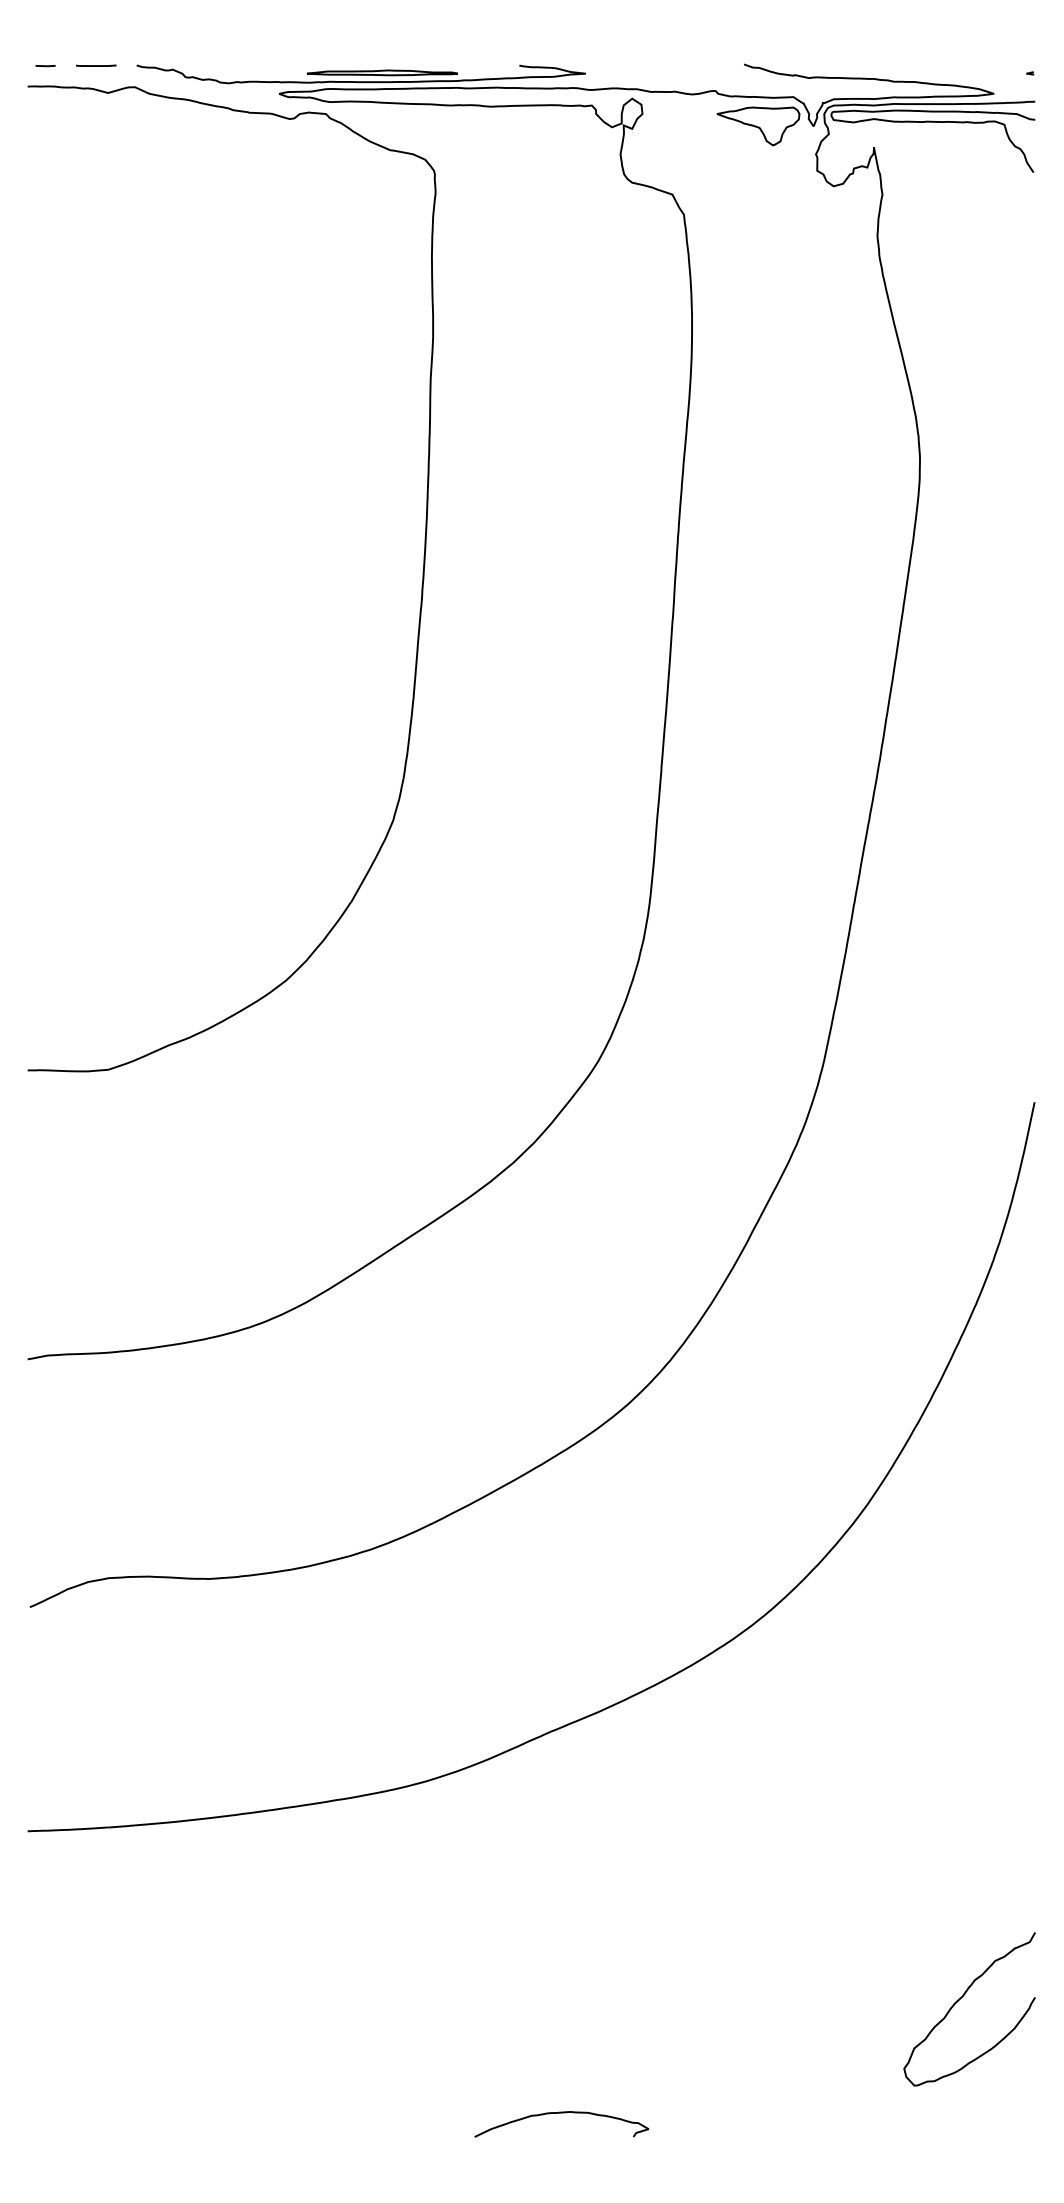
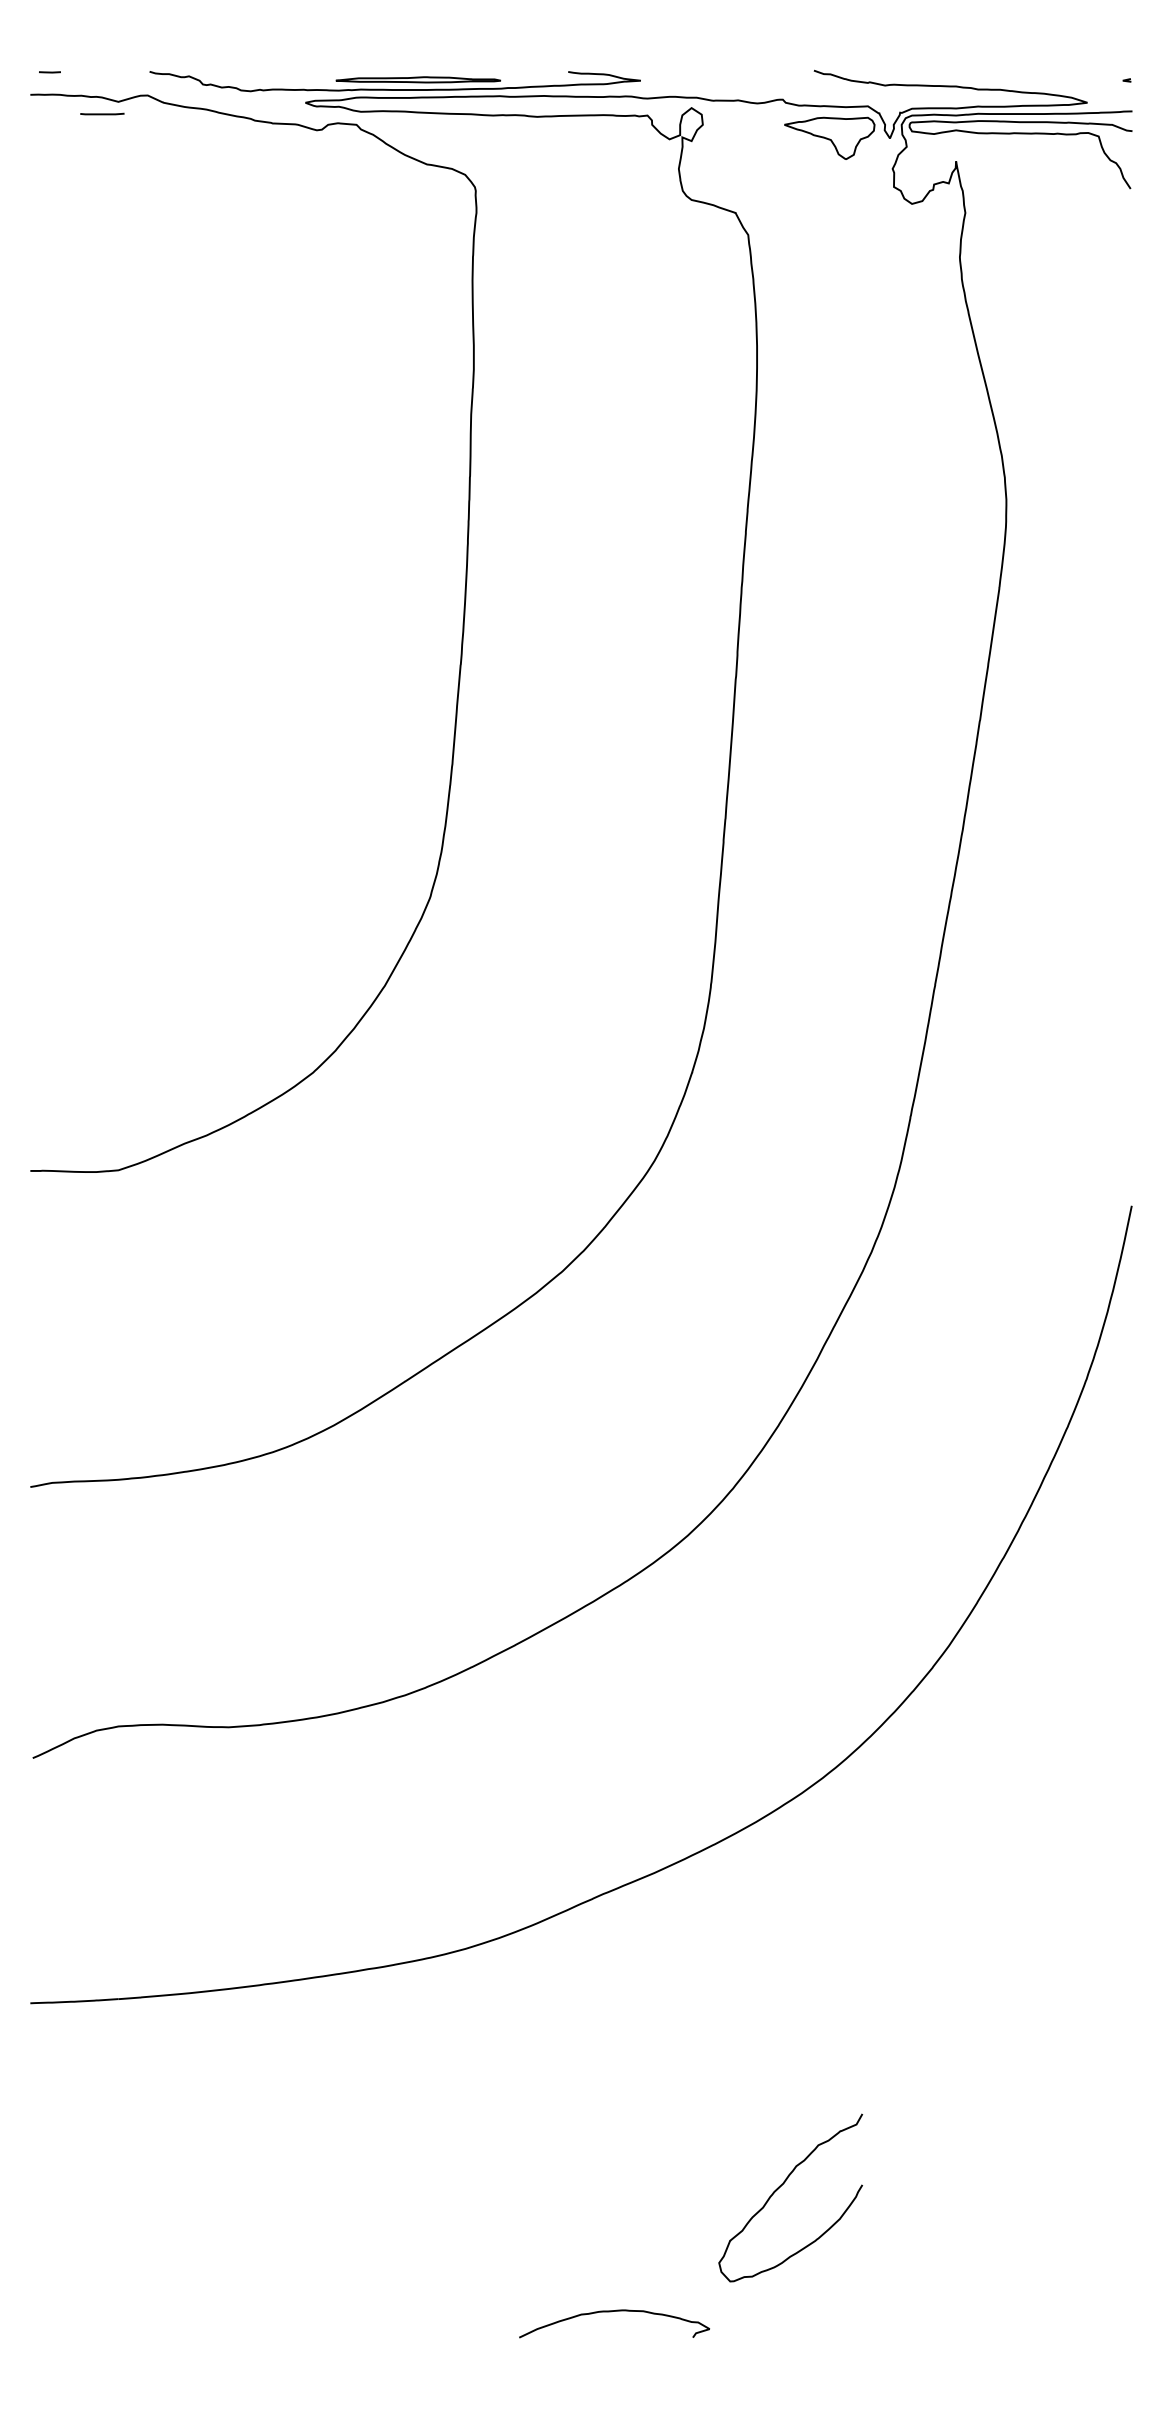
line: (96, 65) -> (102, 113), moved
curve: (960, 1999) -> (780, 2187), moved

